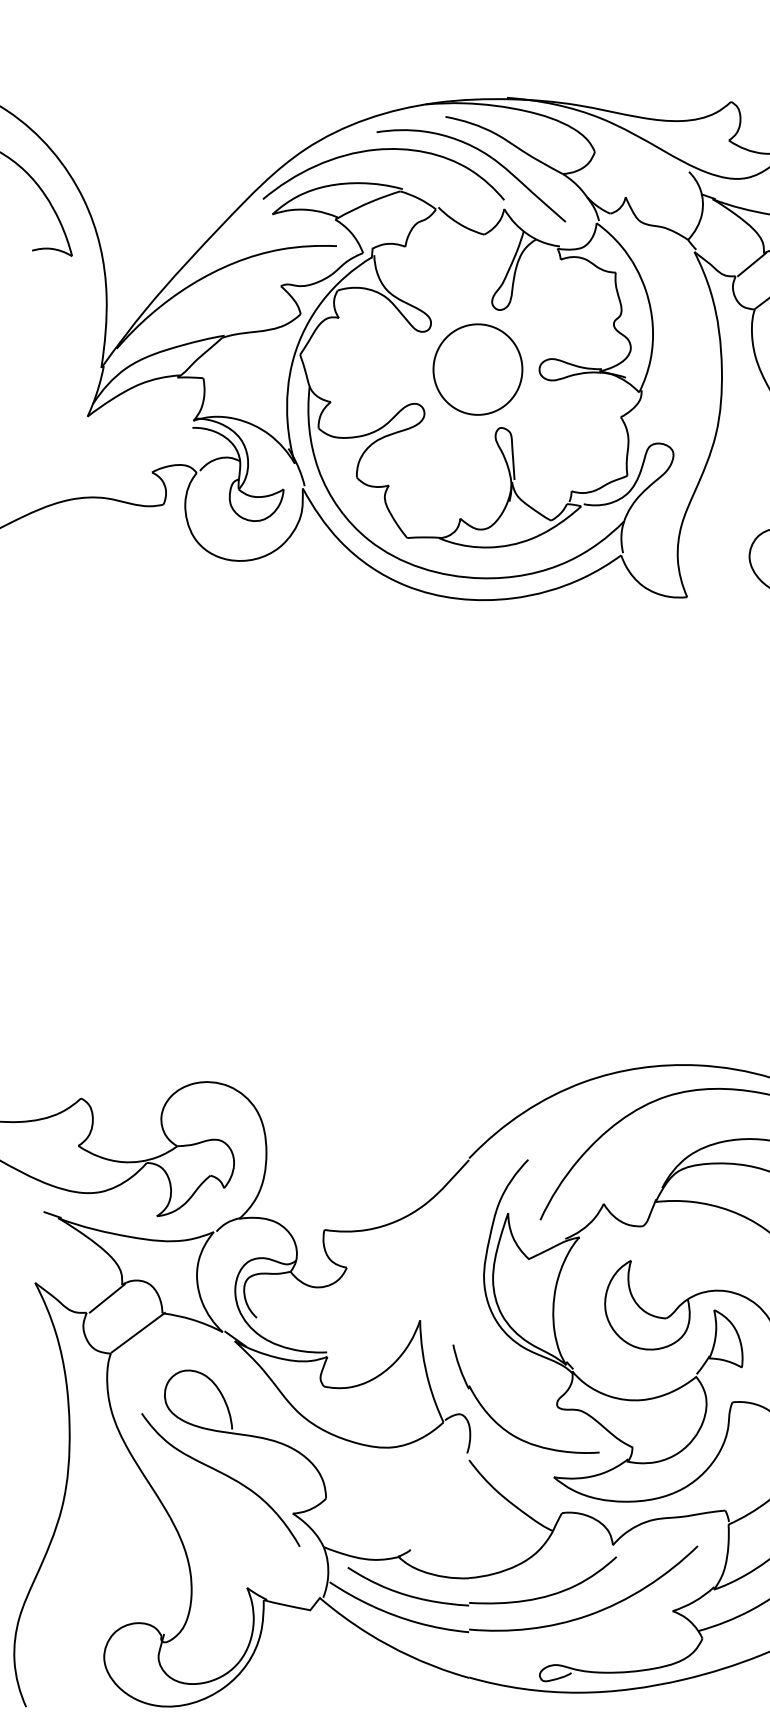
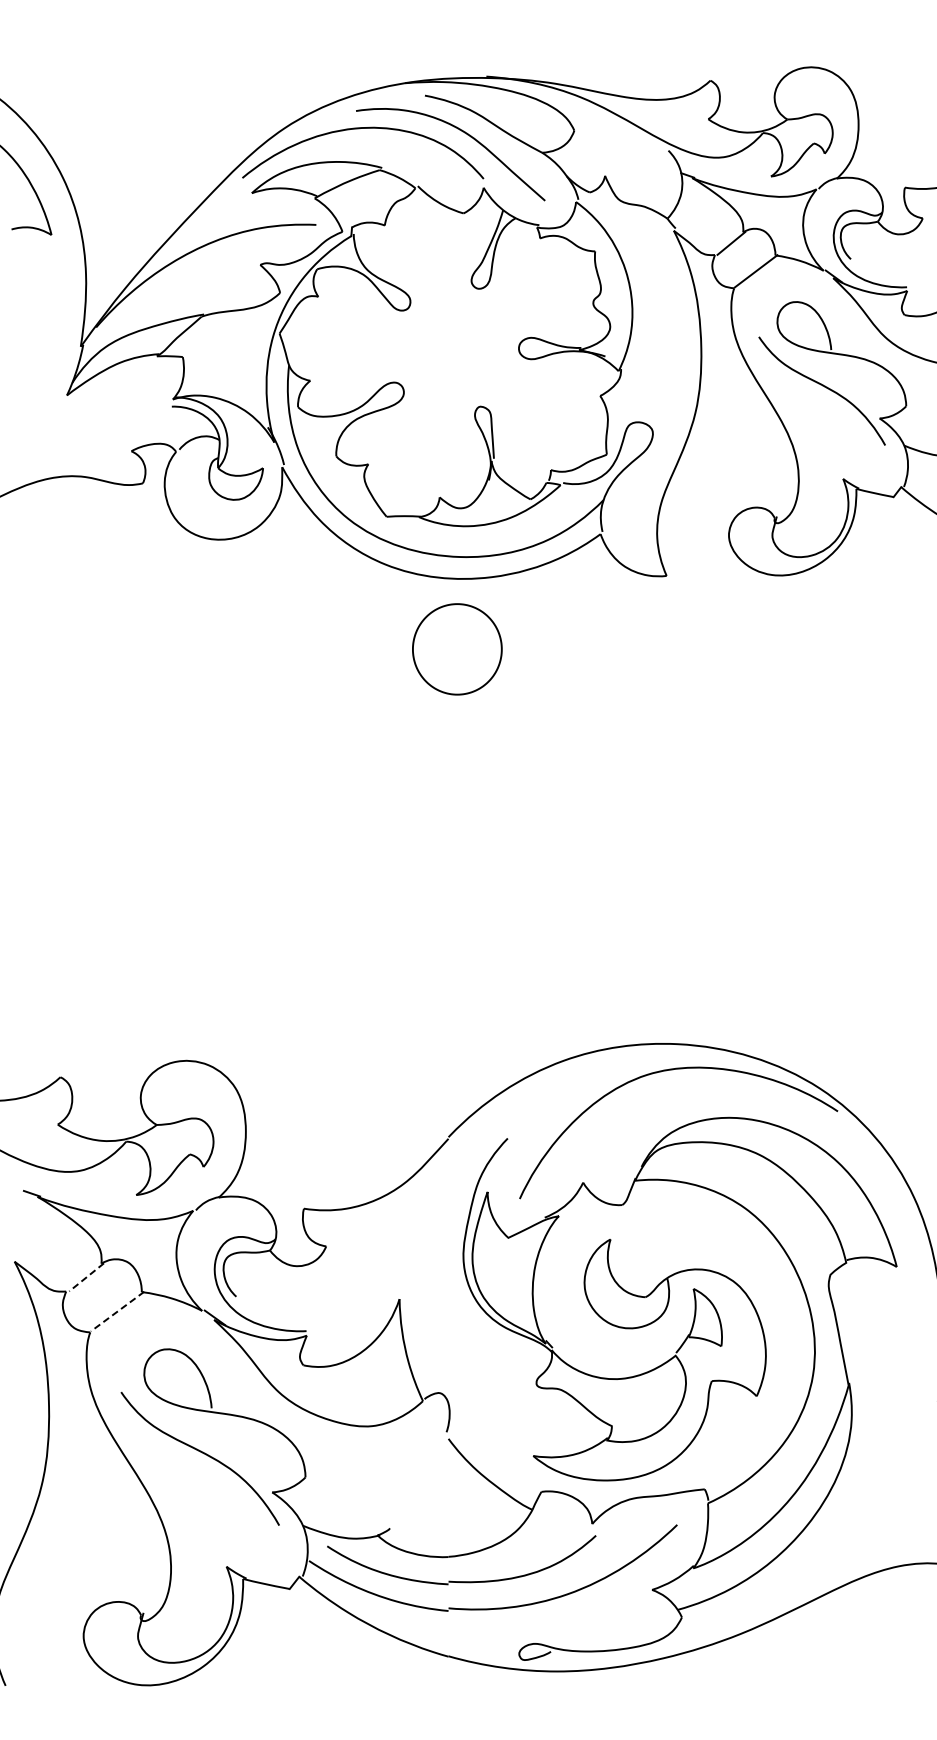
part: (478, 369) -> (457, 649), moved
line: (107, 1298) -> (86, 1277), solid -> dashed
line: (138, 1332) -> (117, 1311), solid -> dashed
part: (504, 1427) -> (483, 1406), removed

